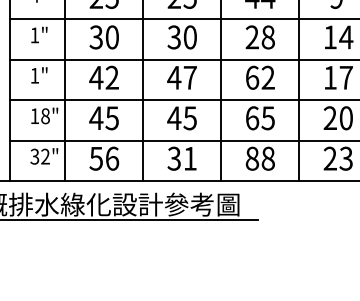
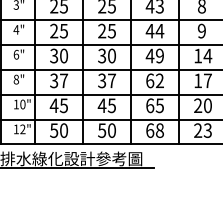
text: (35, 34) -> (16, 54), 1" -> 6"
text: (259, 36) -> (154, 55), 28 -> 49
text: (35, 75) -> (16, 79), 1" -> 8"
text: (103, 77) -> (58, 80), 42 -> 37
text: (173, 77) -> (101, 80), 47 -> 37
text: (44, 116) -> (22, 104), 18" -> 10"
text: (33, 156) -> (15, 129), 32" -> 12"
text: (113, 158) -> (64, 130), 56 -> 50
text: (181, 158) -> (106, 130), 31 -> 50
text: (252, 158) -> (150, 130), 88 -> 68

